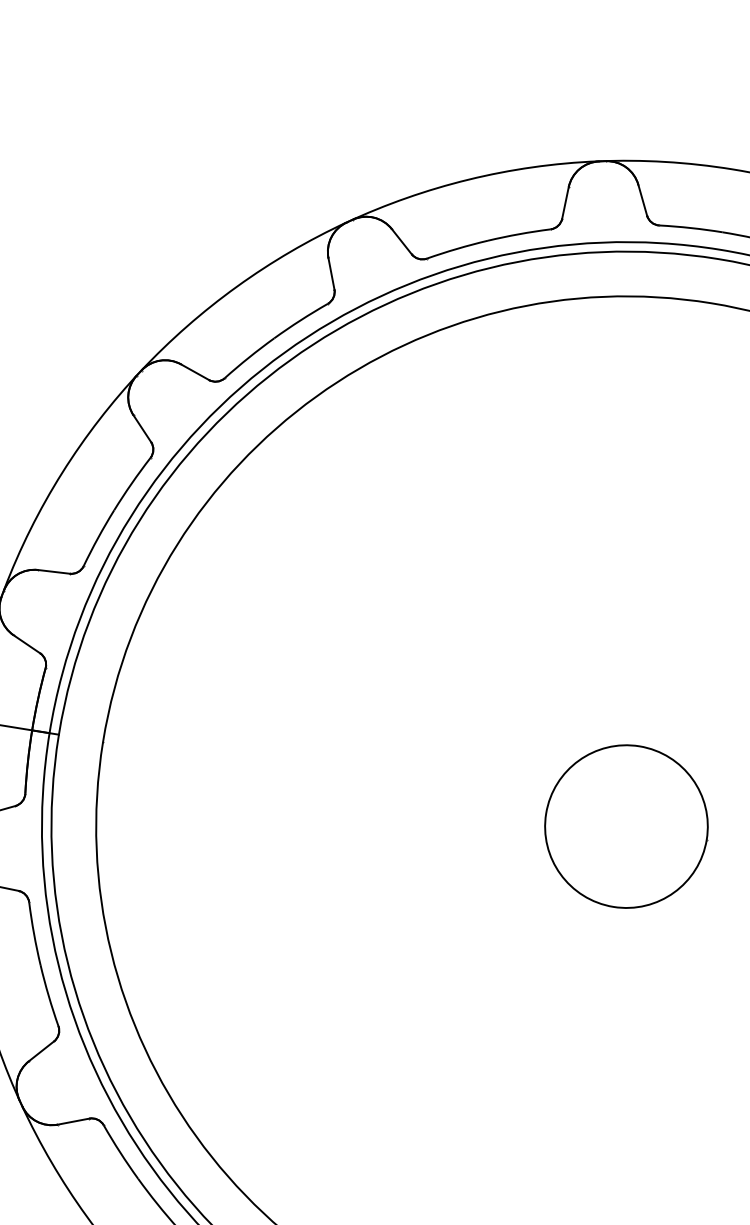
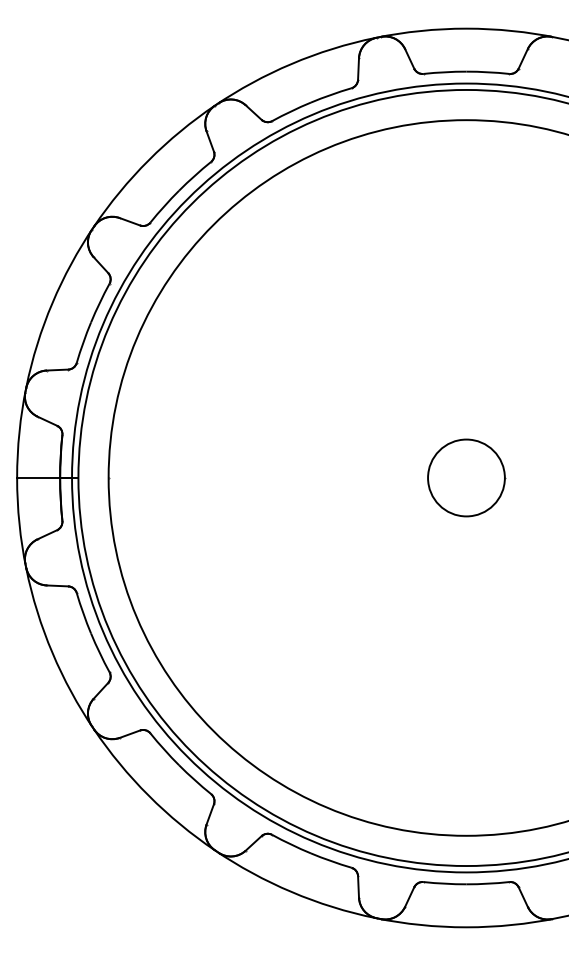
part: (626, 825) -> (466, 477), size x0.7

